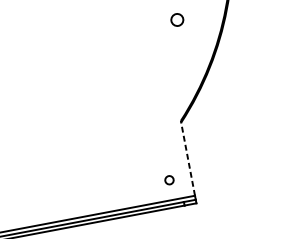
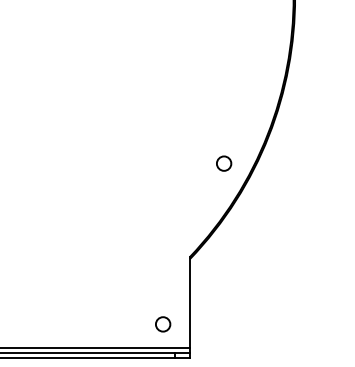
circle: (177, 19) -> (224, 163), moved
line: (187, 158) -> (189, 302), dashed -> solid
circle: (169, 180) -> (163, 324), size x1.43

